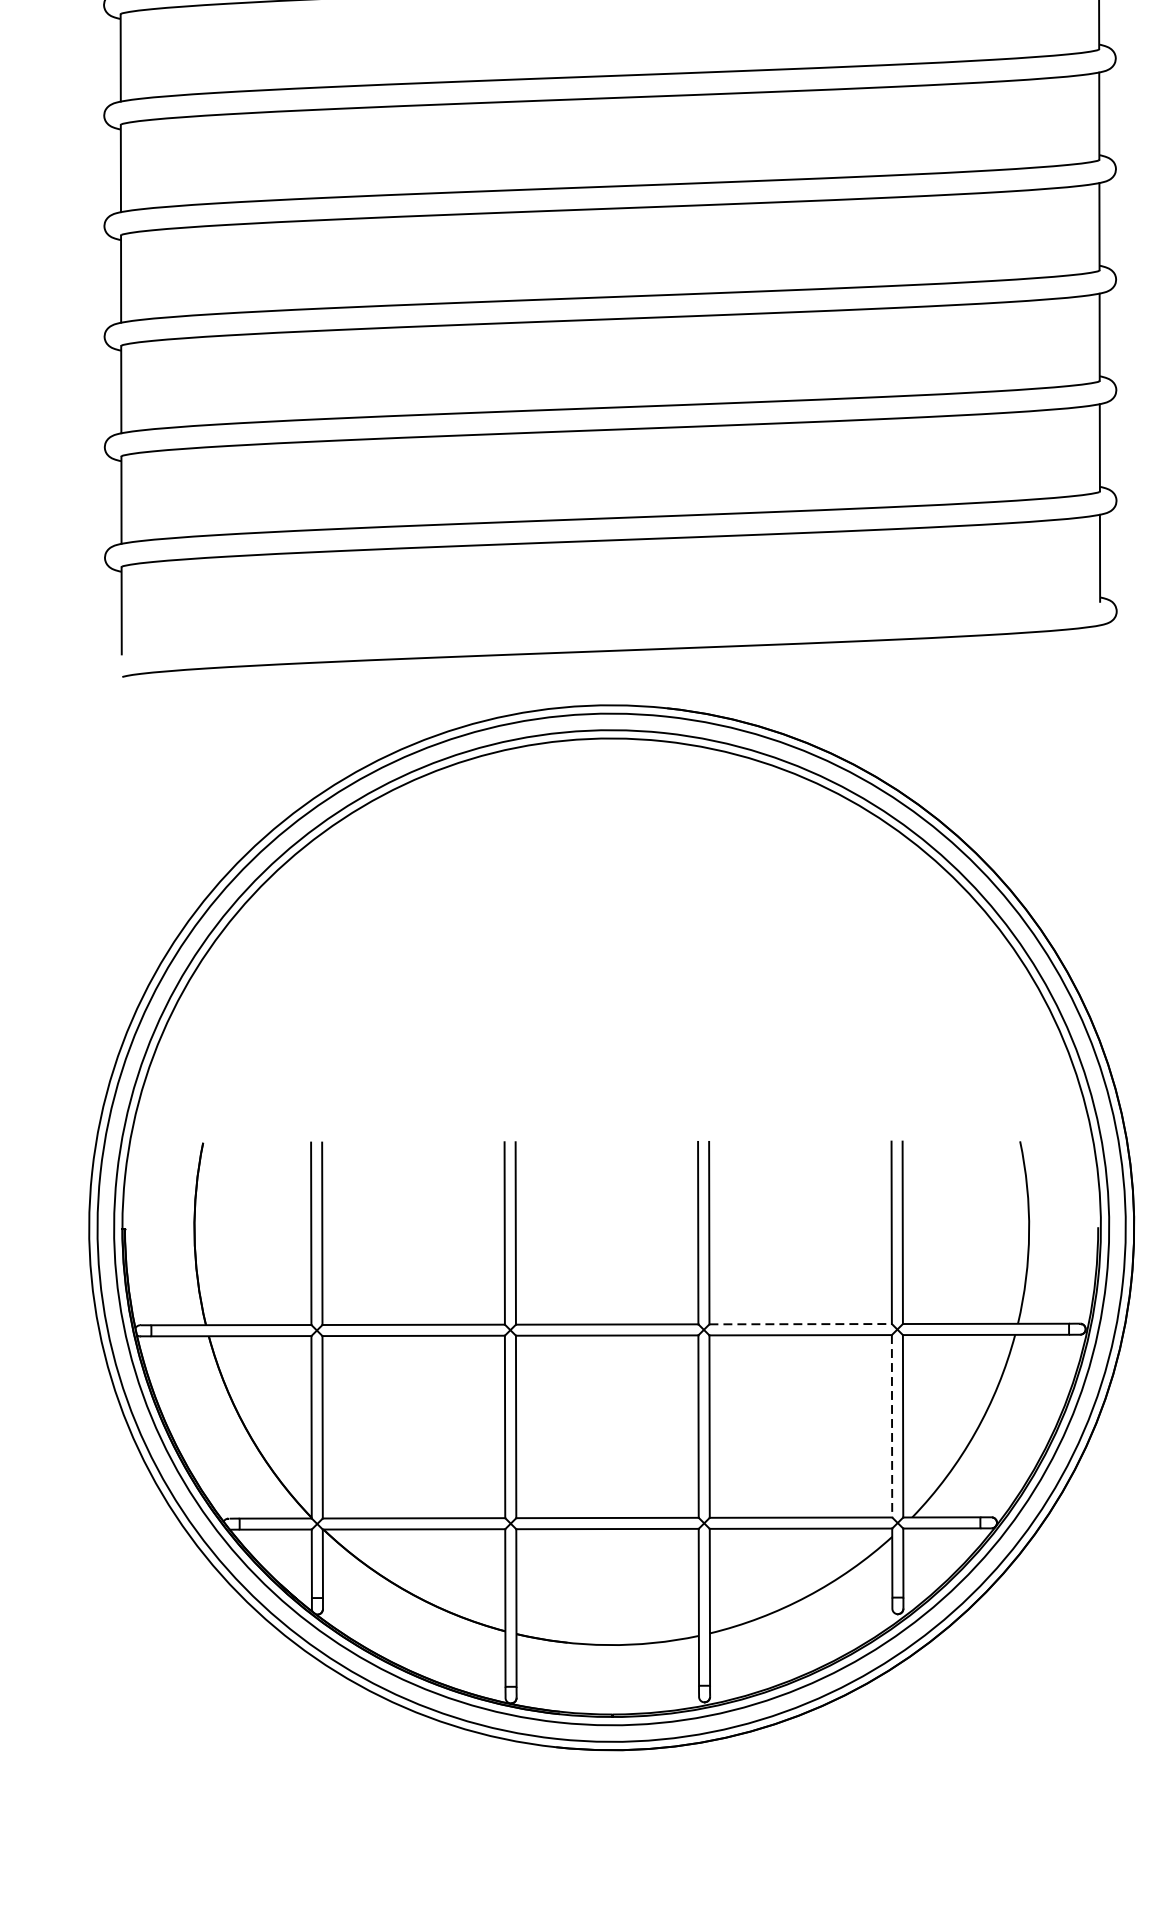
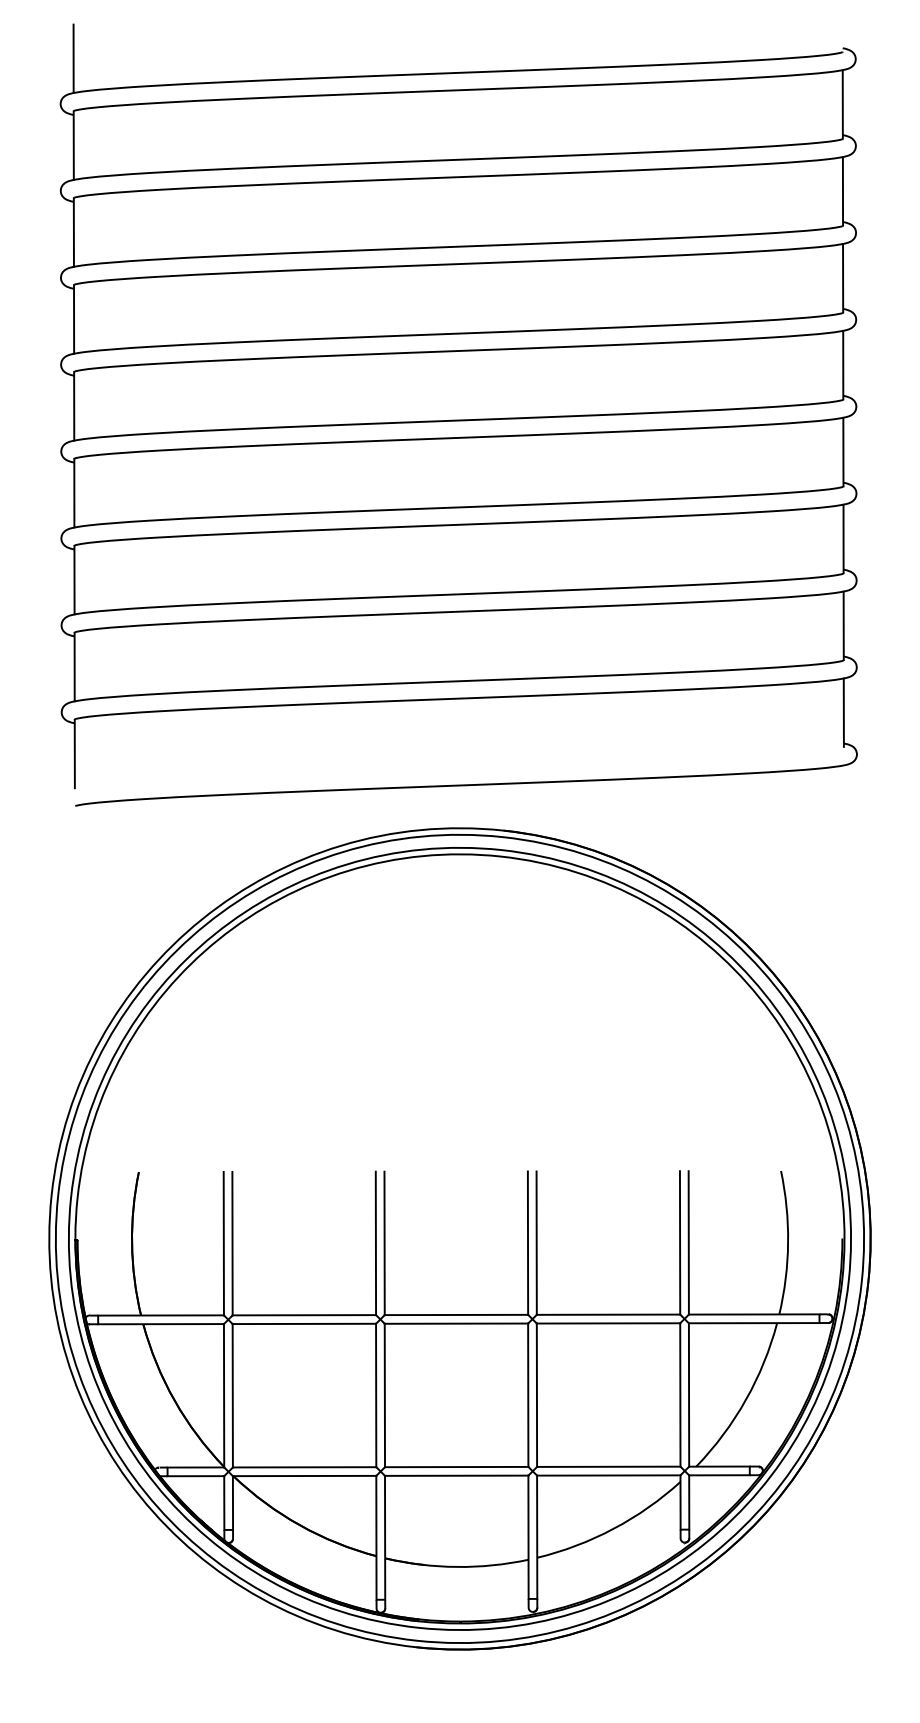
line: (800, 1323) -> (608, 1314), dashed -> solid
line: (892, 1425) -> (680, 1394), dashed -> solid

